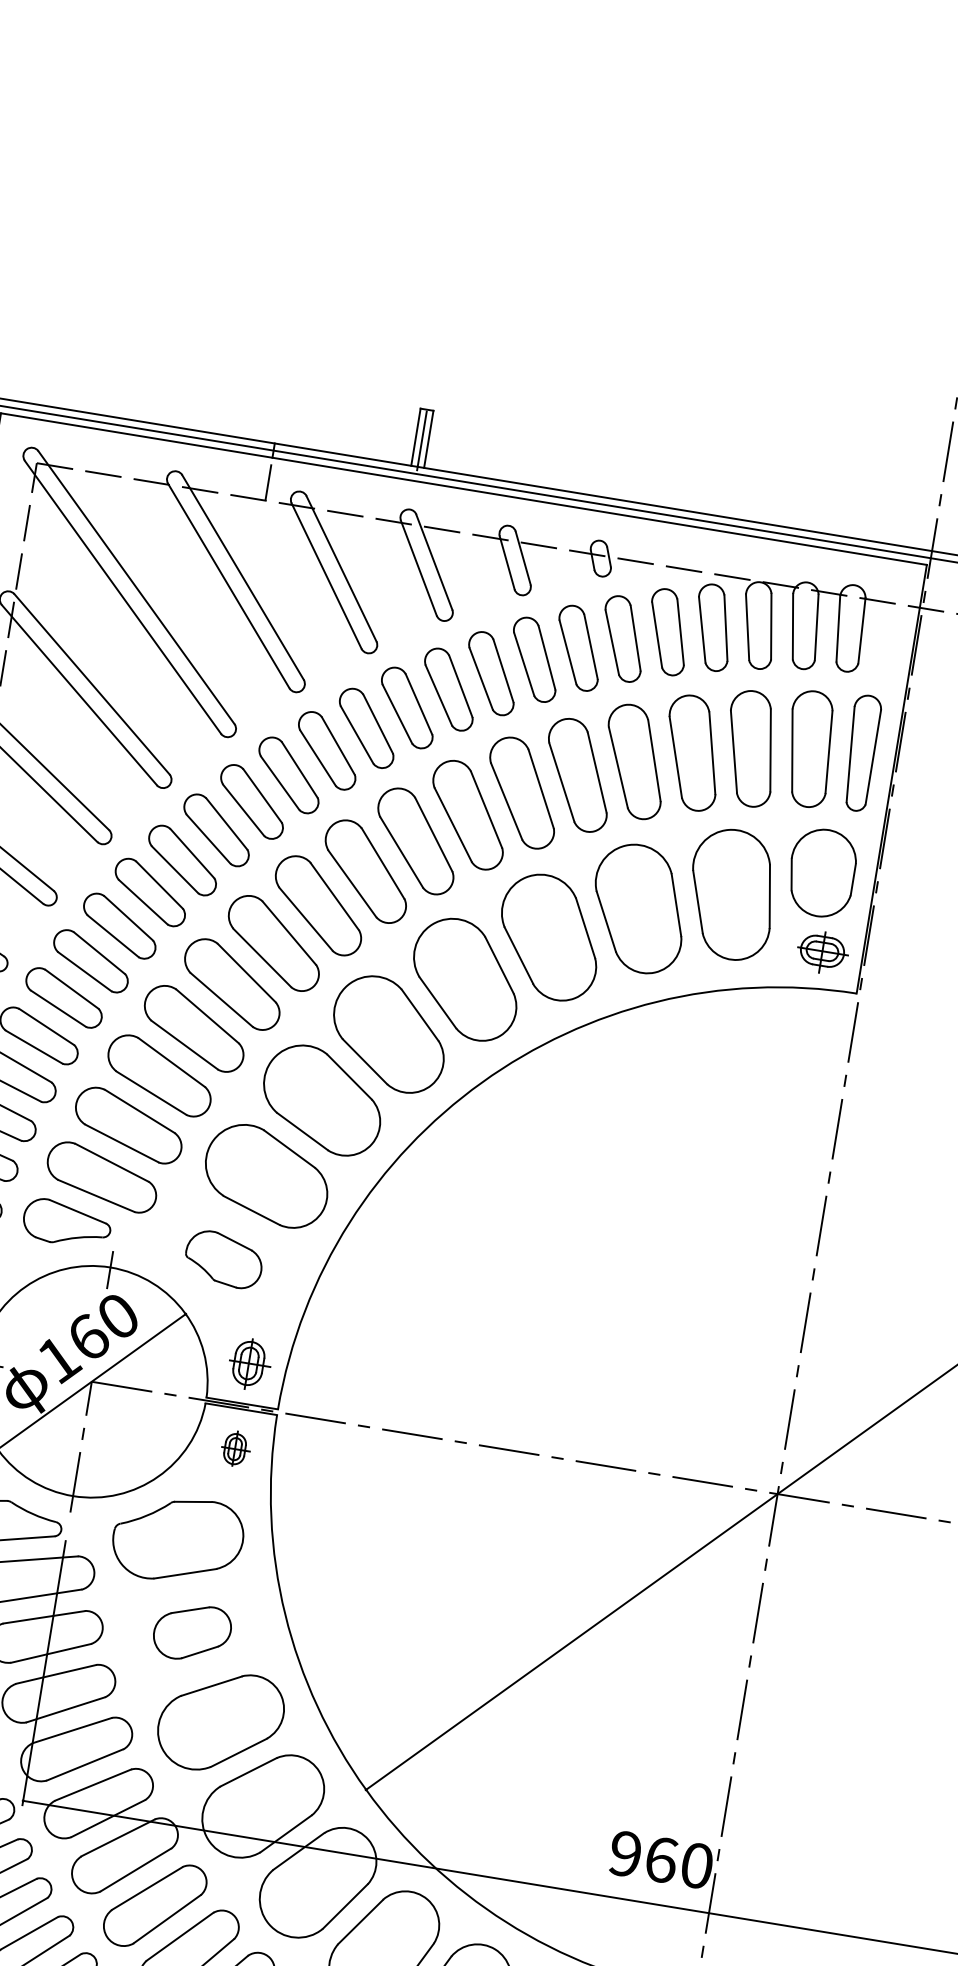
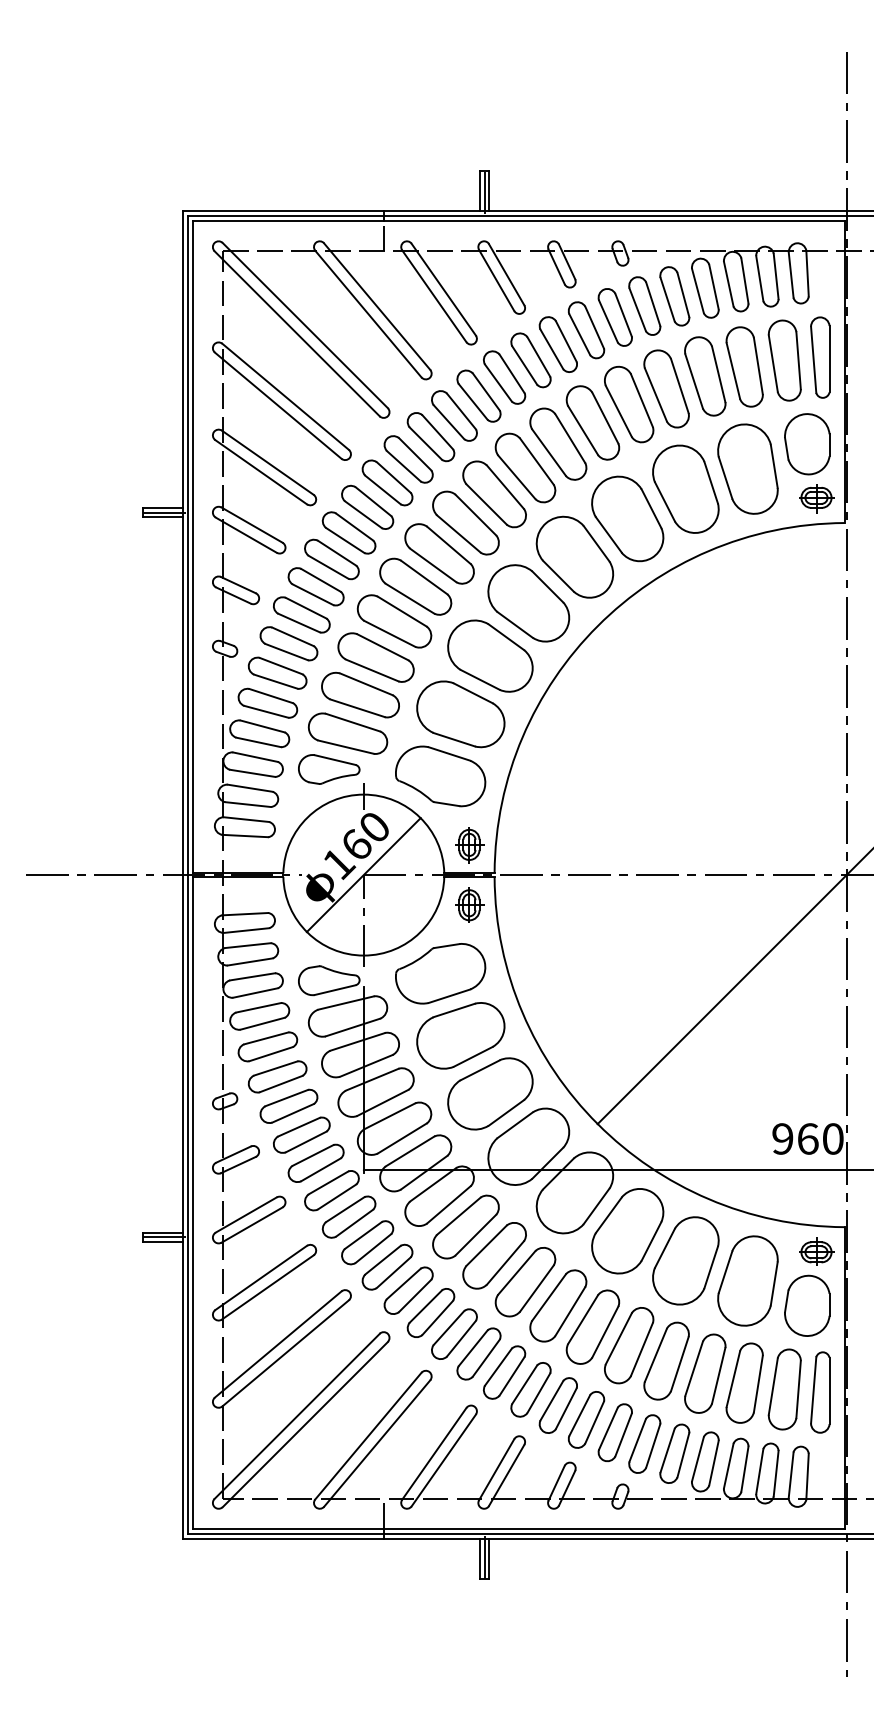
part: (223, 1259) -> (440, 776), size x1.67
part: (235, 1448) -> (469, 904), size x1.43
part: (191, 1632) -> (460, 1035), size x1.67

